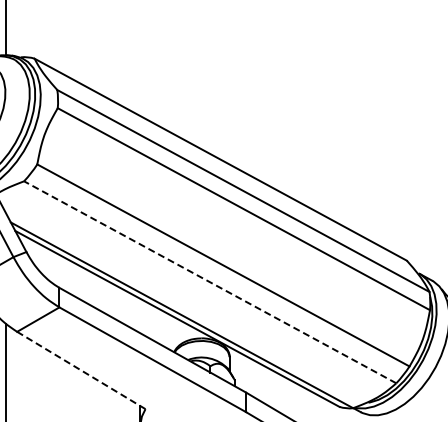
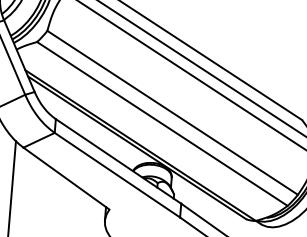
line: (210, 282) -> (162, 124), dashed -> solid
line: (81, 370) -> (66, 178), dashed -> solid

